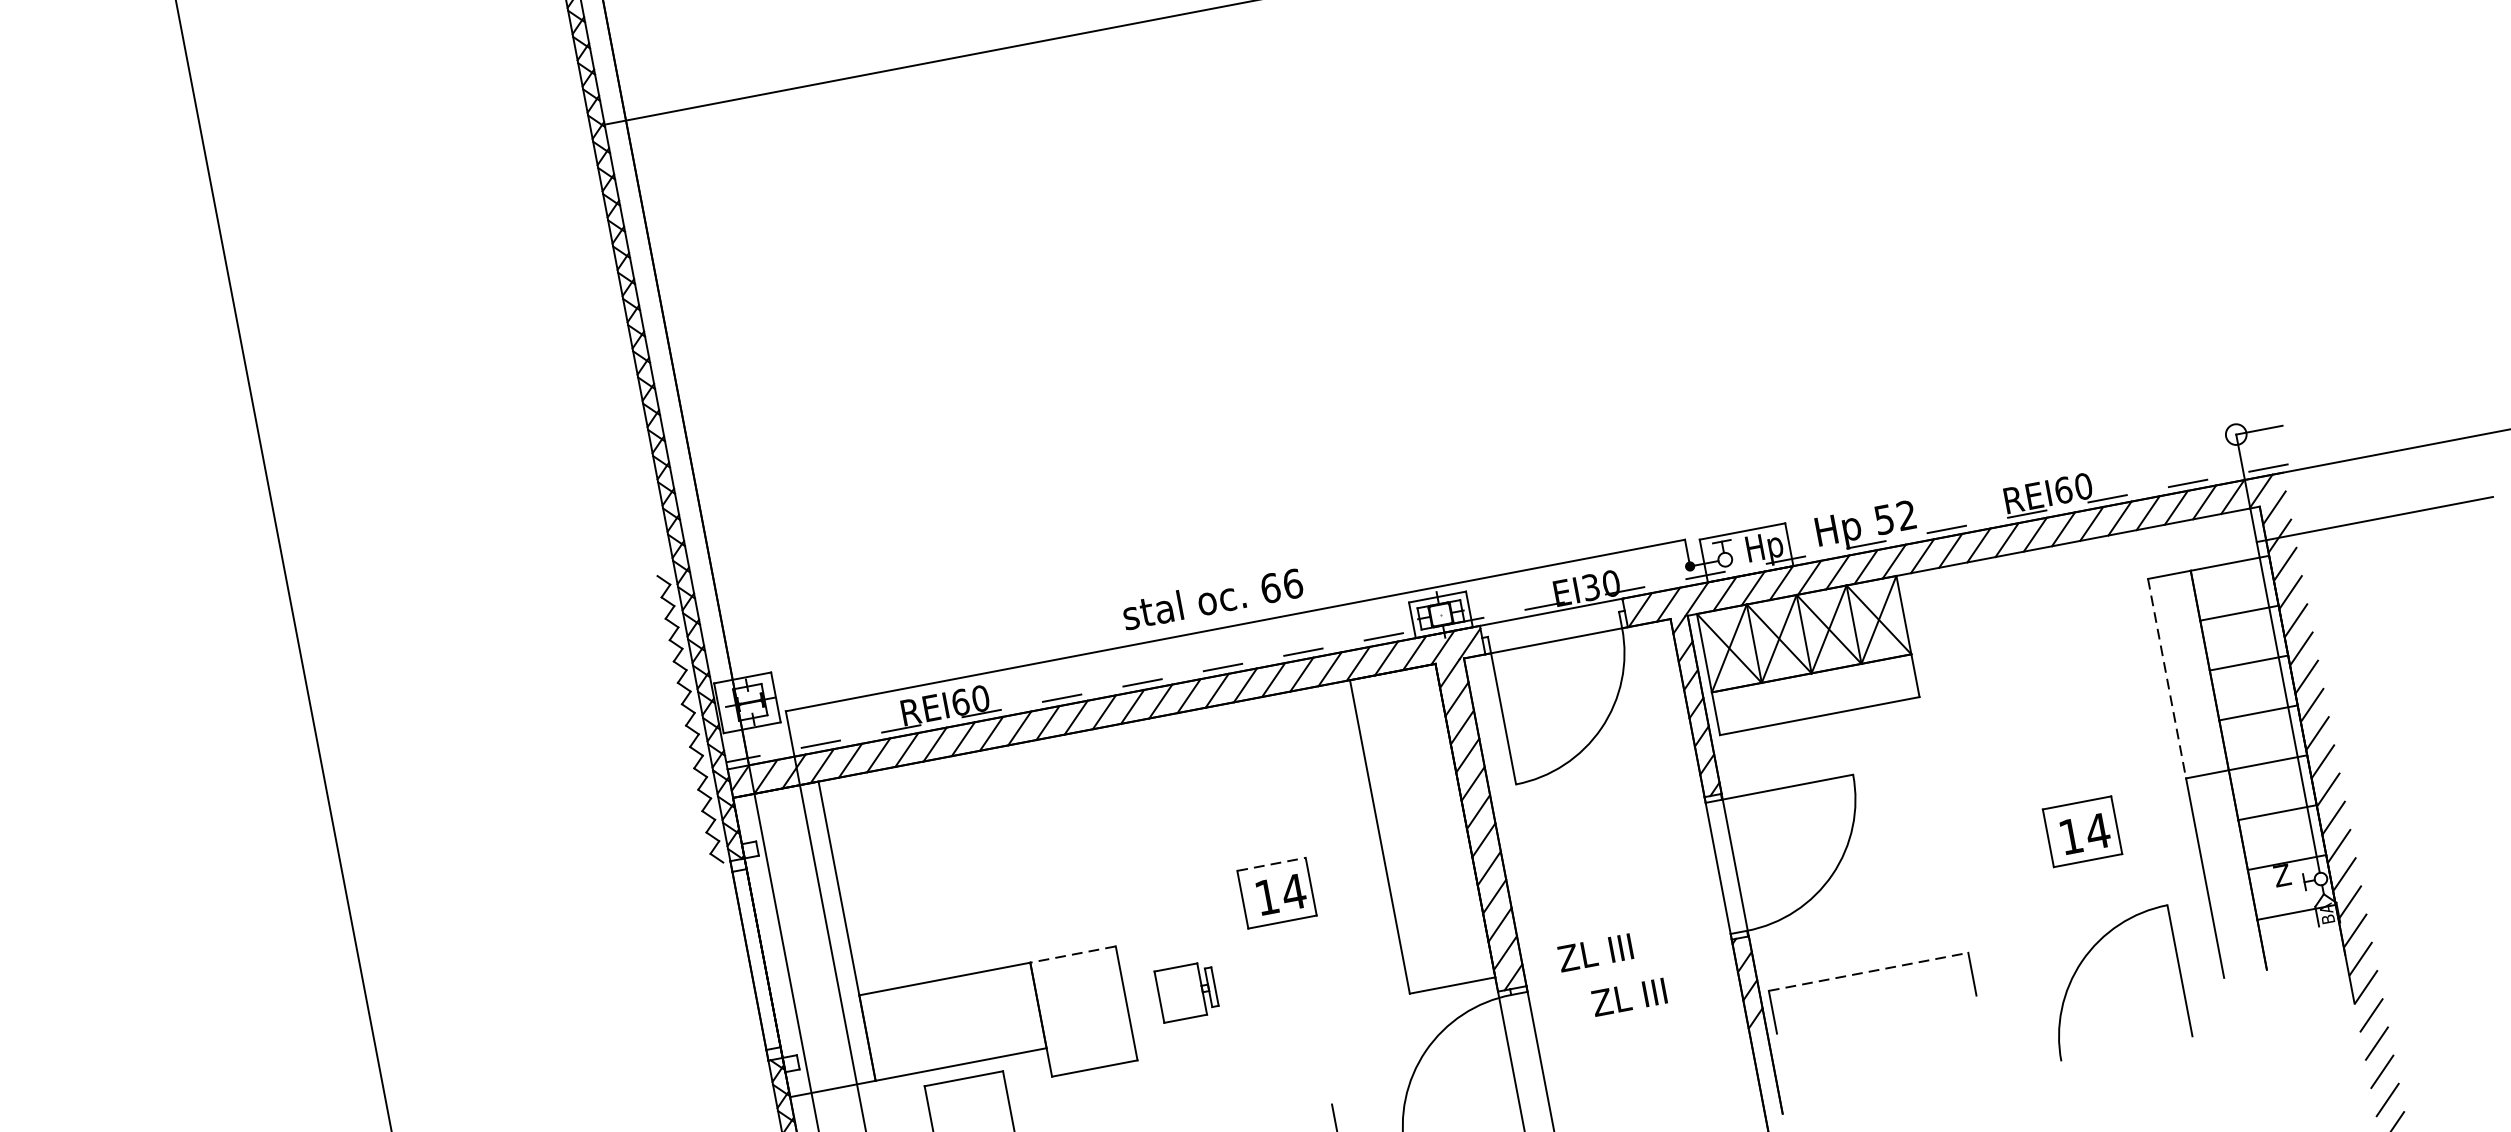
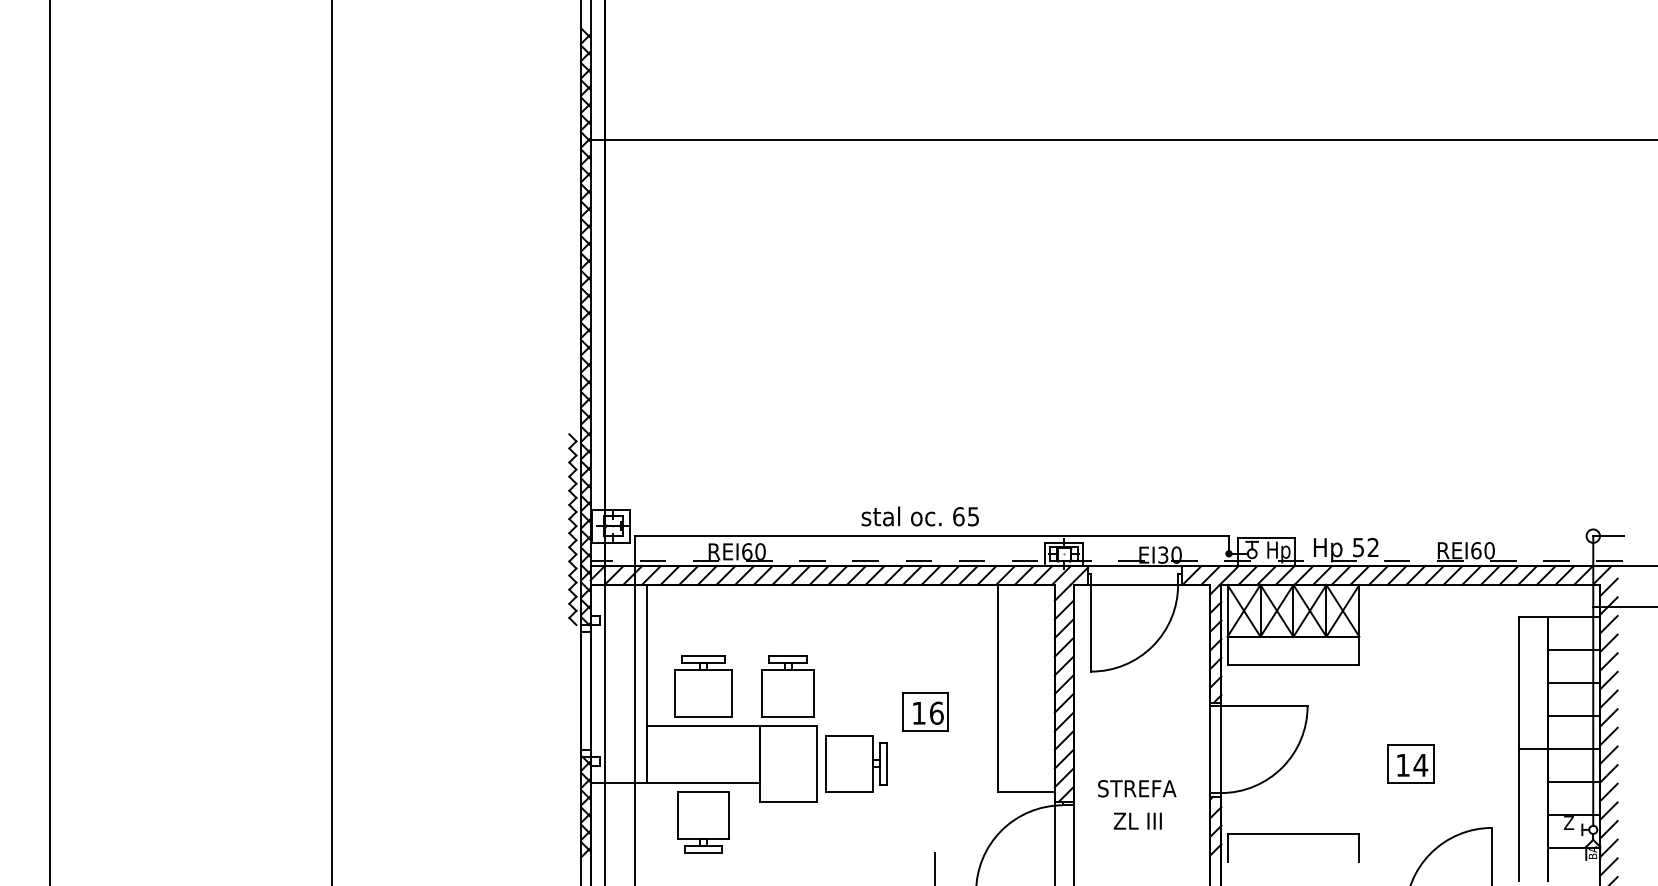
text: (1292, 583) -> (973, 516), 66 -> 65
line: (2167, 678) -> (1519, 683), dashed -> solid
part: (2081, 831) -> (1410, 763), moved
line: (1270, 863) -> (925, 692), dashed -> solid
text: (1293, 891) -> (936, 712), 14 -> 16
part: (1060, 894) -> (787, 686), added
part: (933, 918) -> (703, 686), added
text: (1617, 948) -> (1136, 788), ZL III -> STREFA
line: (1071, 955) -> (787, 726), dashed -> solid
line: (1868, 972) -> (1293, 834), dashed -> solid
part: (1187, 991) -> (856, 763), size x1.67

